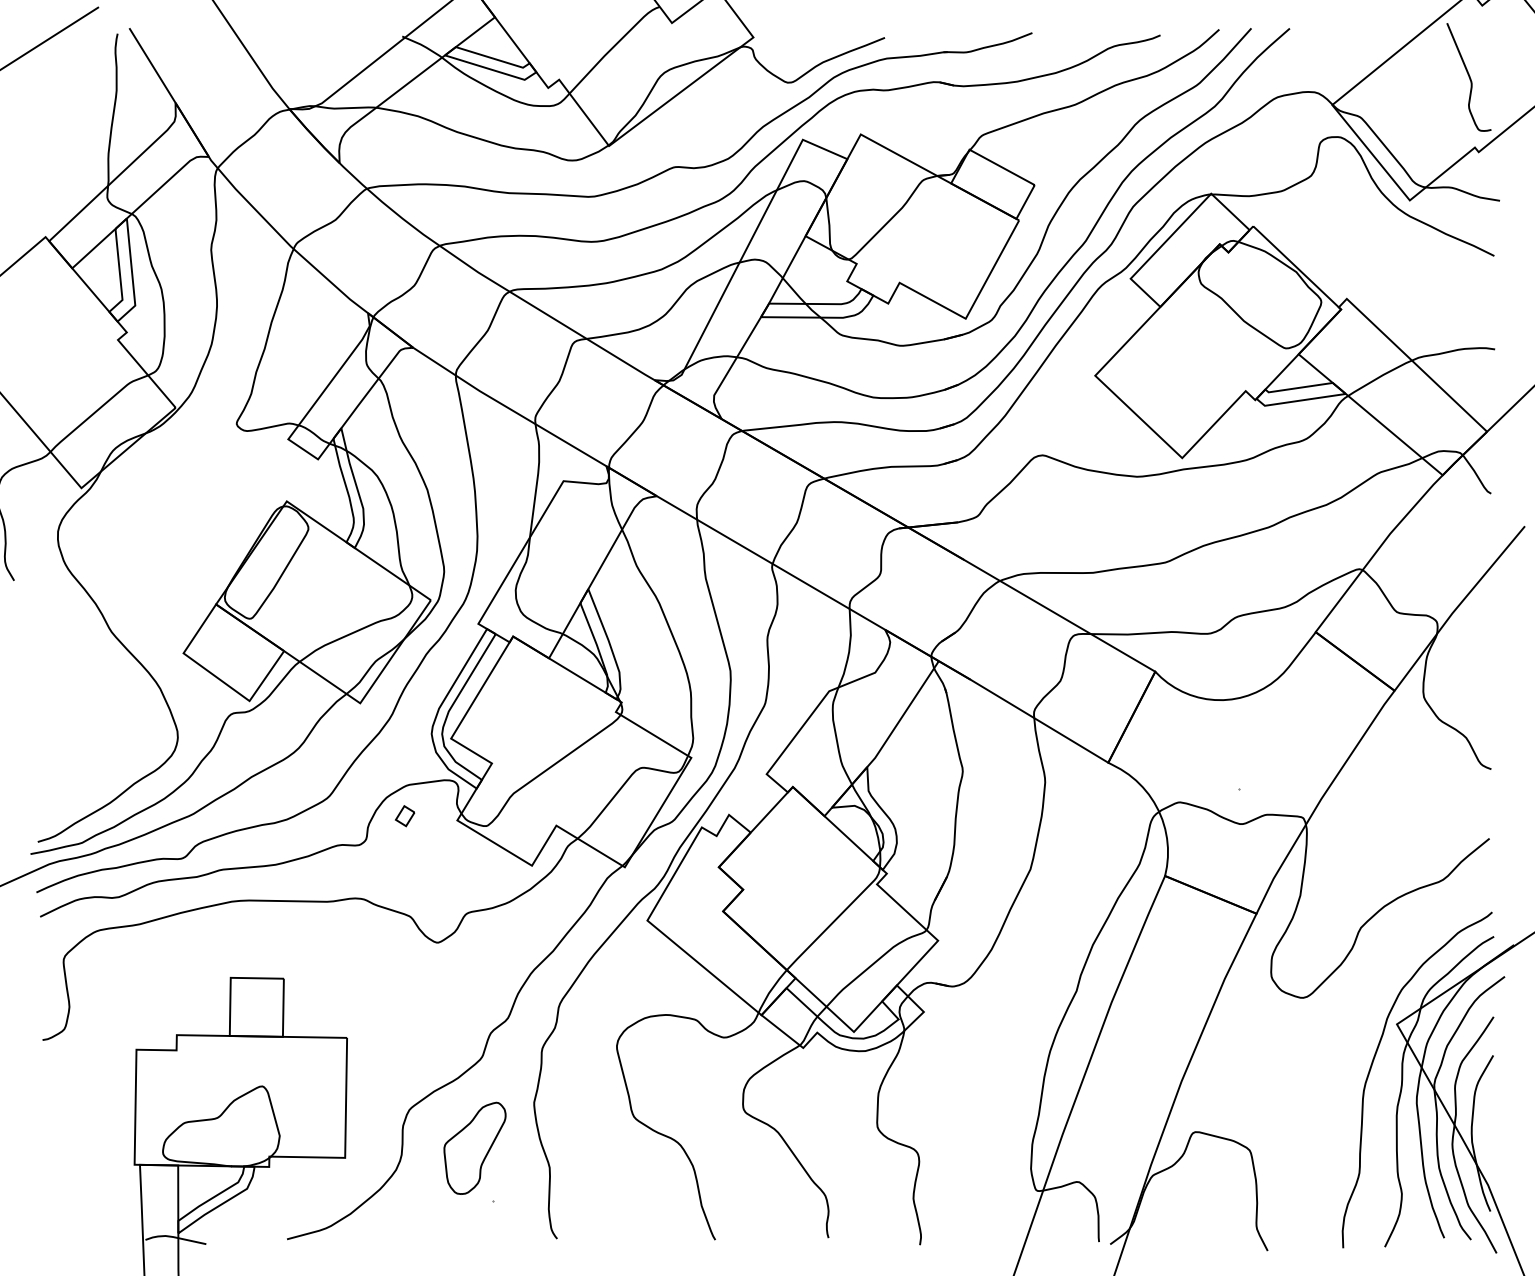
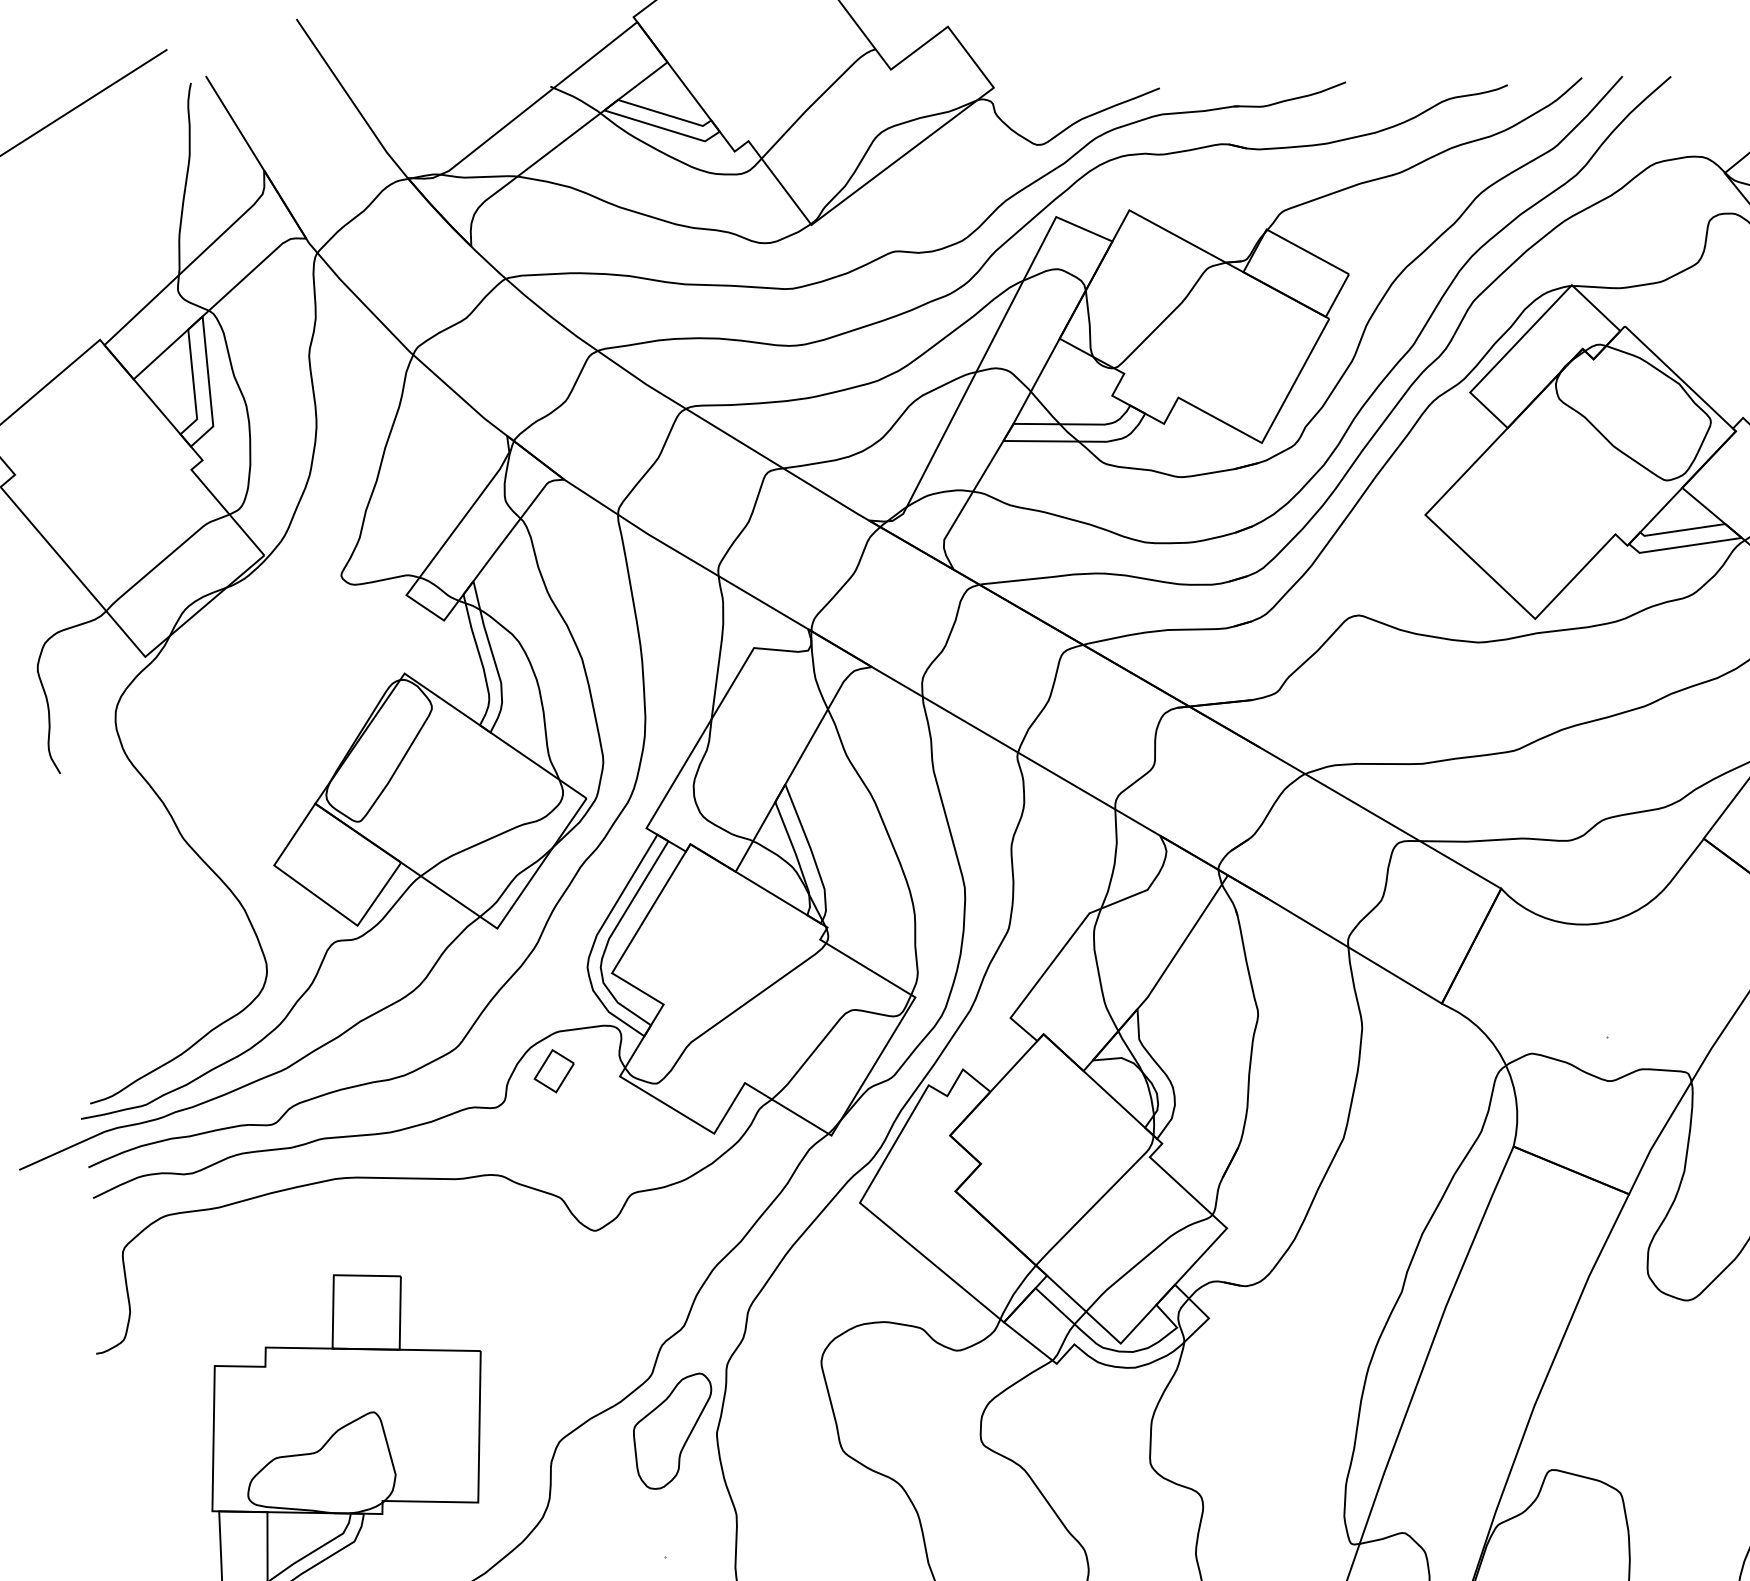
part: (404, 815) -> (553, 1070), size x1.67
part: (474, 1147) -> (671, 1430), moved

